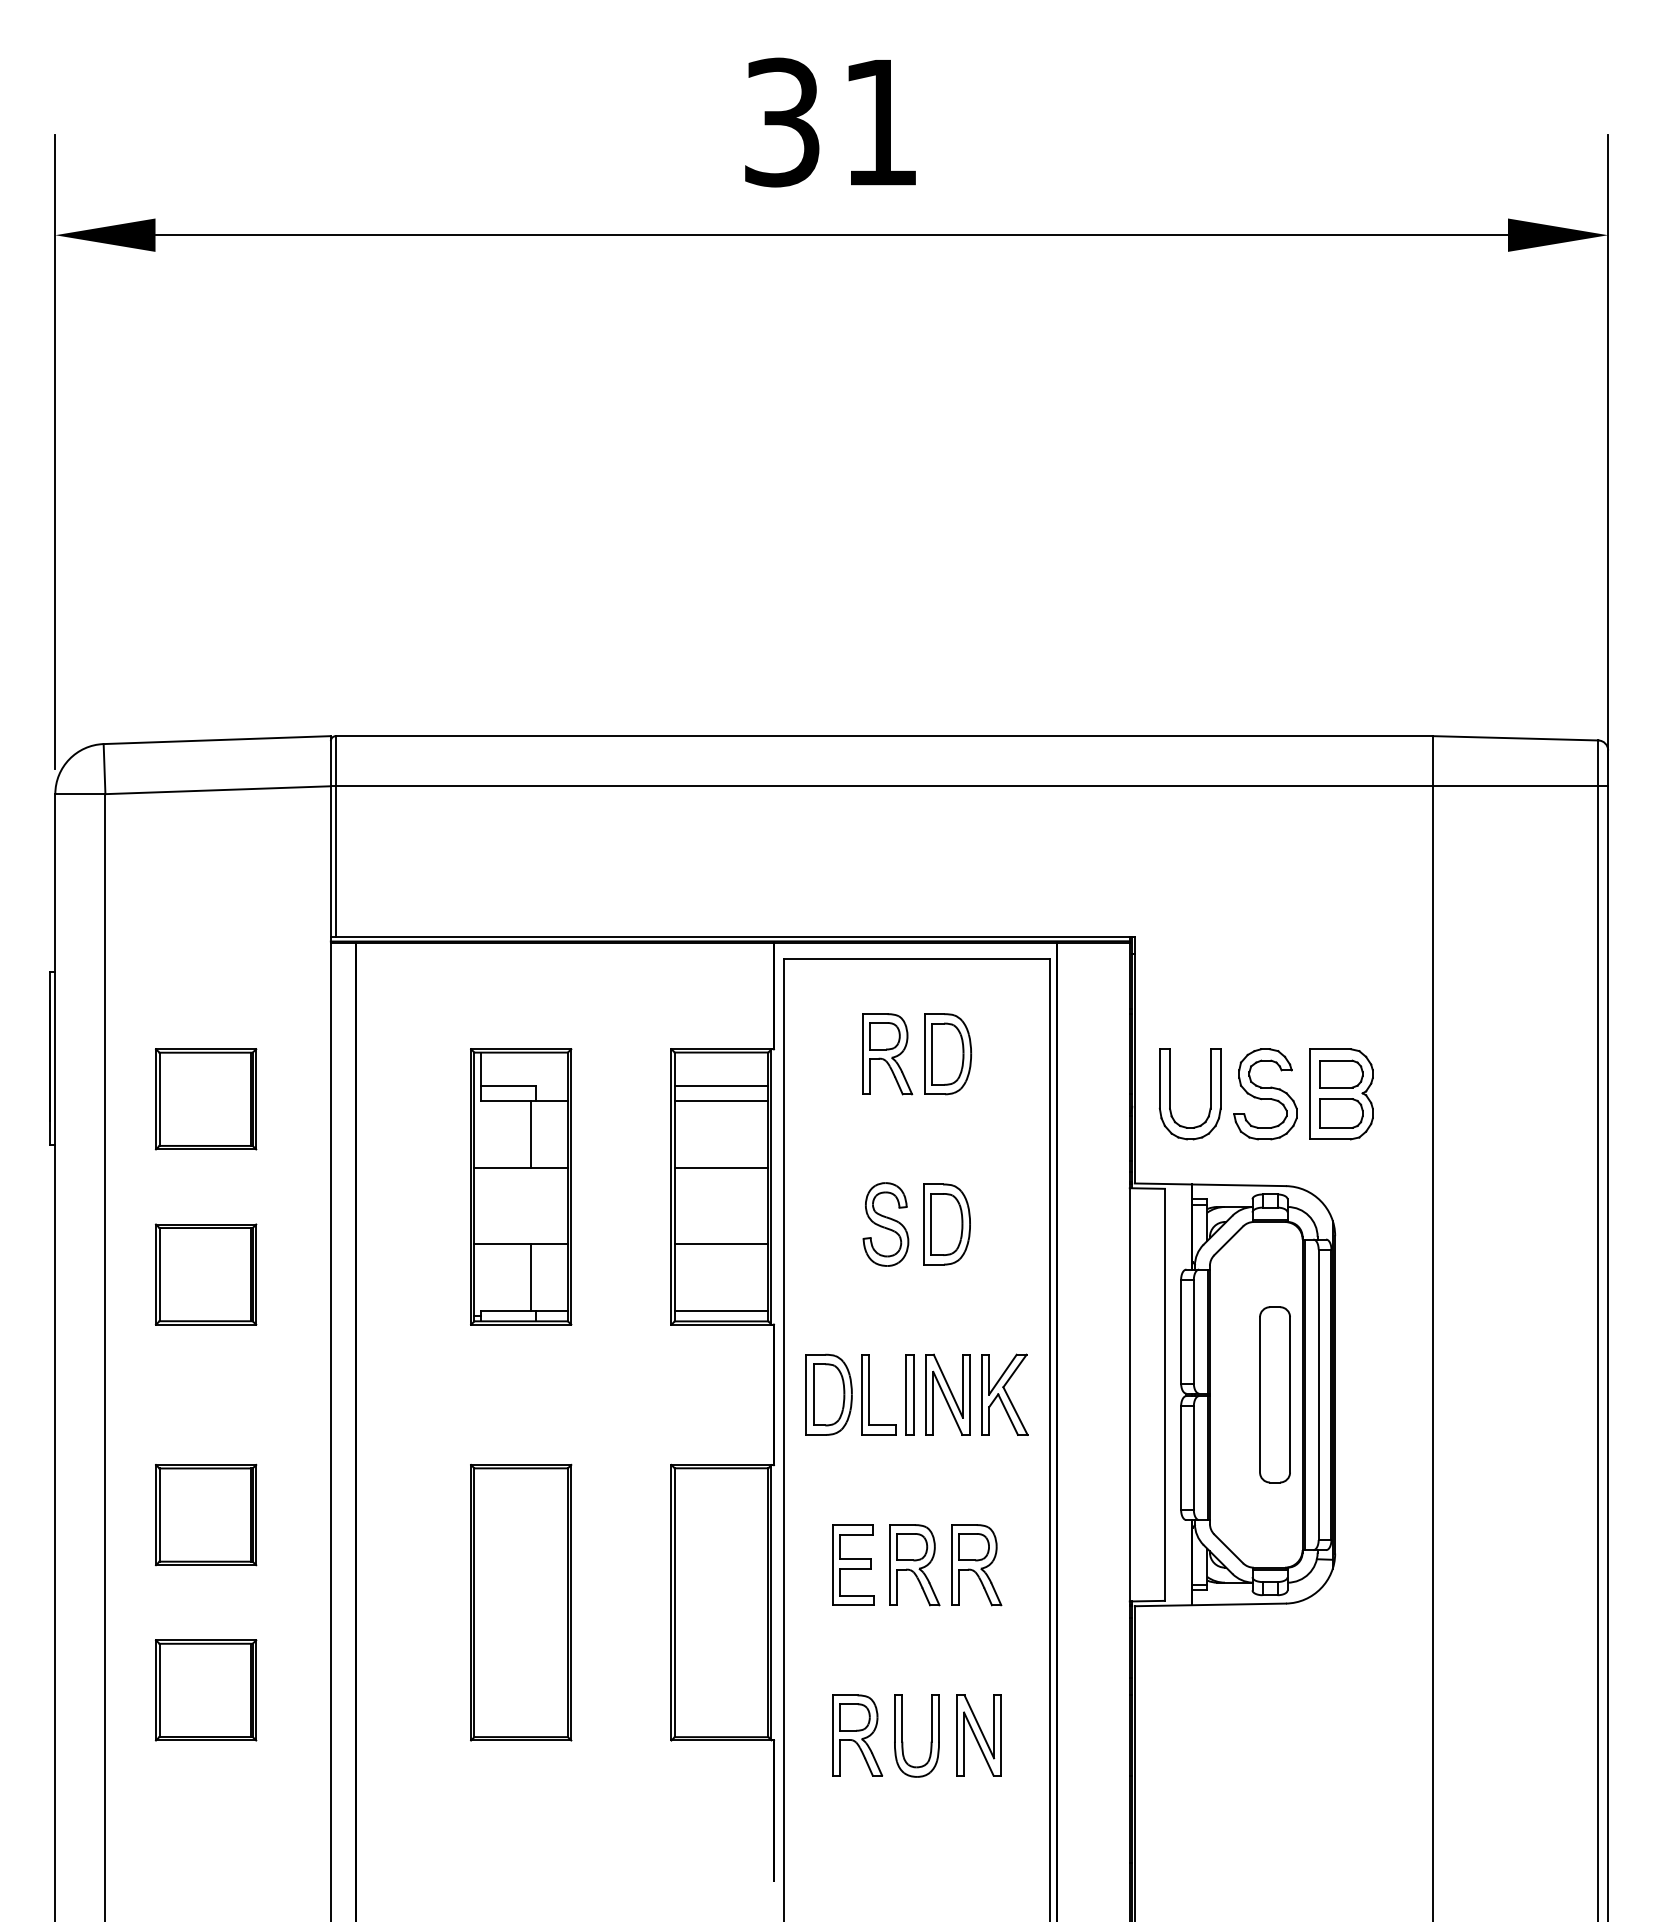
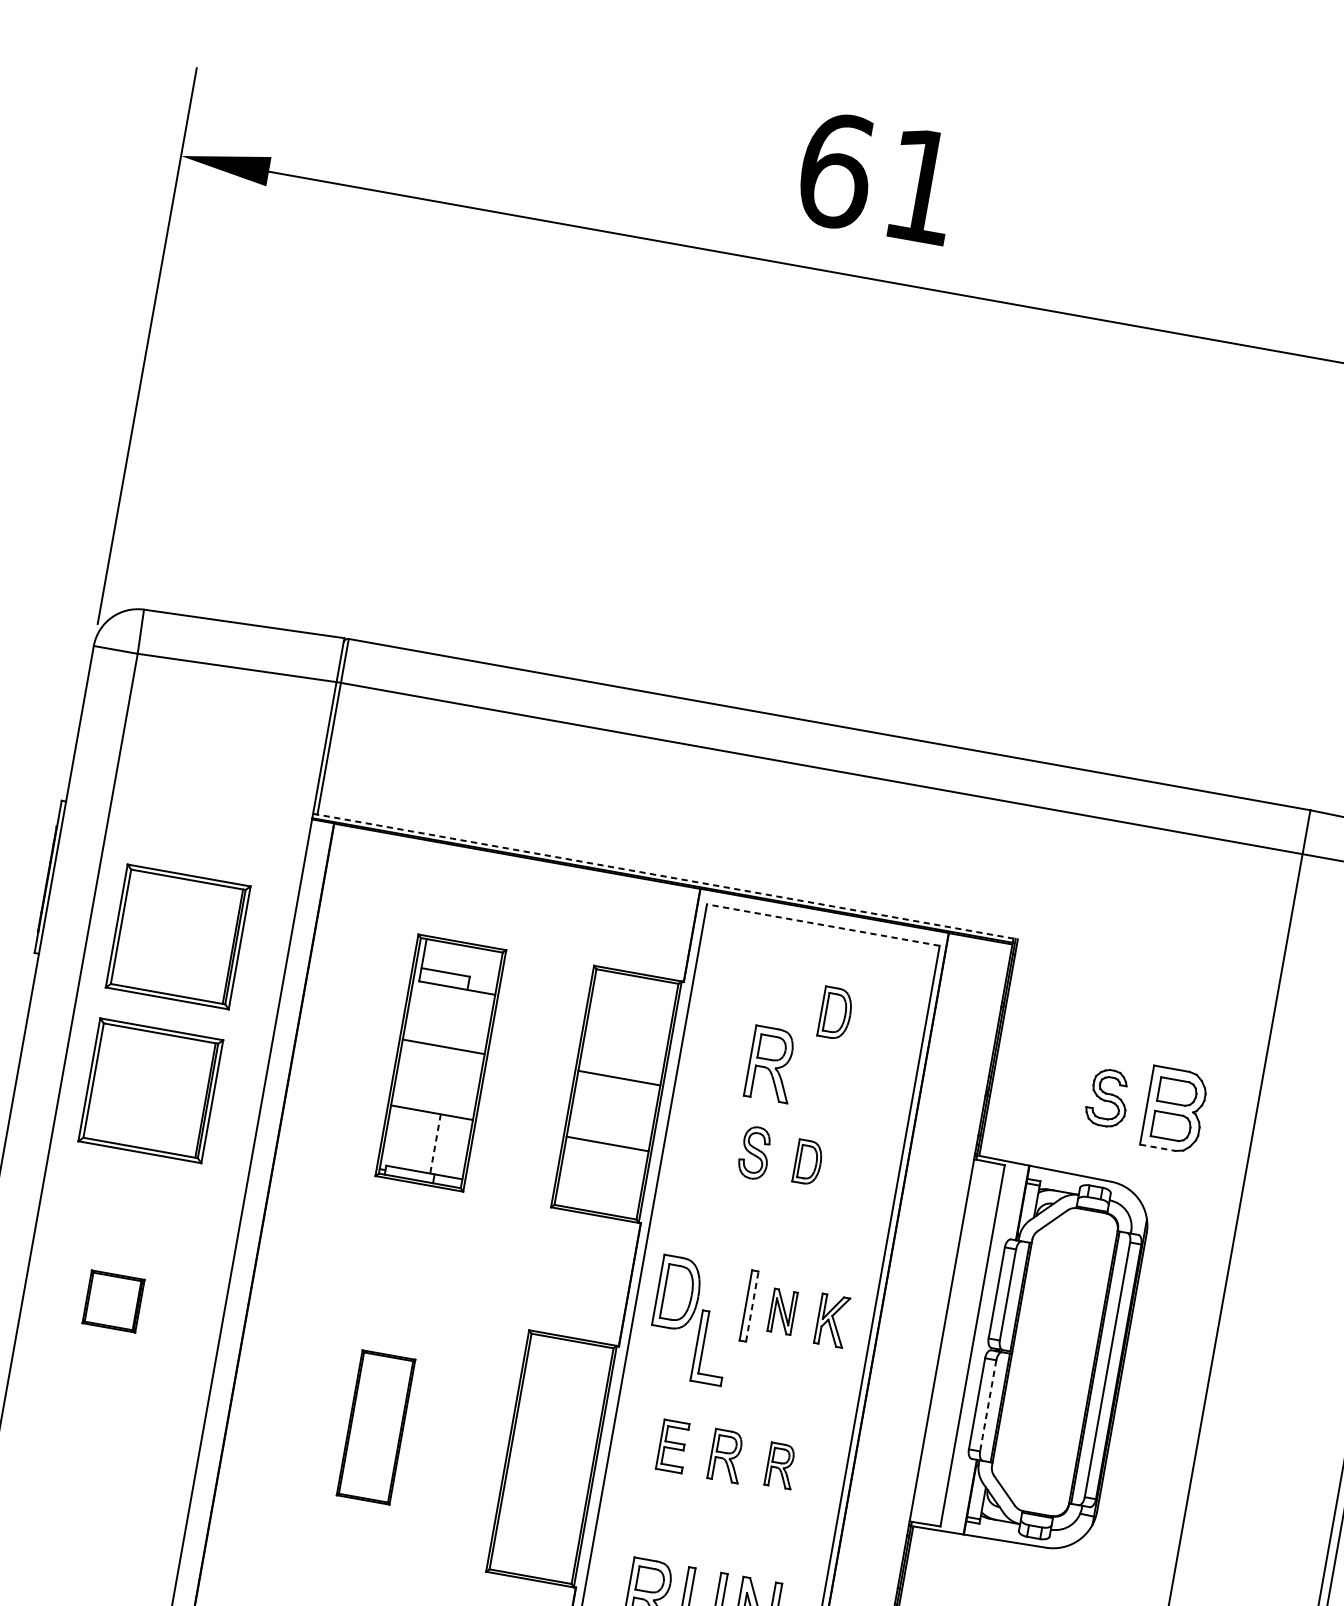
text: (783, 122) -> (837, 170), 31 -> 61
line: (732, 936) -> (665, 876), solid -> dashed
line: (916, 959) -> (822, 925), solid -> dashed
part: (887, 1054) -> (771, 1064), moved
part: (948, 1054) -> (836, 1013), size x0.7
line: (721, 1085) -> (632, 1005), removed
part: (1170, 1094) -> (1024, 1083), removed
part: (1265, 1094) -> (1107, 1098), size x0.7
part: (206, 1099) -> (178, 937), size x1.4
line: (721, 1100) -> (629, 1018), removed
line: (531, 1134) -> (458, 1018), removed
line: (1331, 1139) -> (1158, 1148), solid -> dashed
part: (885, 1224) -> (754, 1152), size x0.7
part: (946, 1224) -> (807, 1162), size x0.6
part: (206, 1274) -> (151, 1090), size x1.4
line: (531, 1277) -> (435, 1144), solid -> dashed
line: (721, 1311) -> (597, 1203), removed
part: (869, 1394) -> (703, 1346), moved
line: (913, 1394) -> (752, 1306), solid -> dashed
part: (947, 1394) -> (782, 1311), size x0.6
part: (1004, 1394) -> (832, 1320), size x0.7
part: (1274, 1394) -> (1068, 1362), removed
line: (1193, 1458) -> (987, 1406), solid -> dashed
part: (206, 1514) -> (113, 1301), size x0.6
part: (853, 1564) -> (673, 1445), size x0.7
part: (914, 1565) -> (726, 1456), size x0.7
part: (976, 1565) -> (780, 1466), size x0.6
part: (521, 1602) -> (376, 1427), size x0.6
part: (206, 1690) -> (86, 1455), removed

